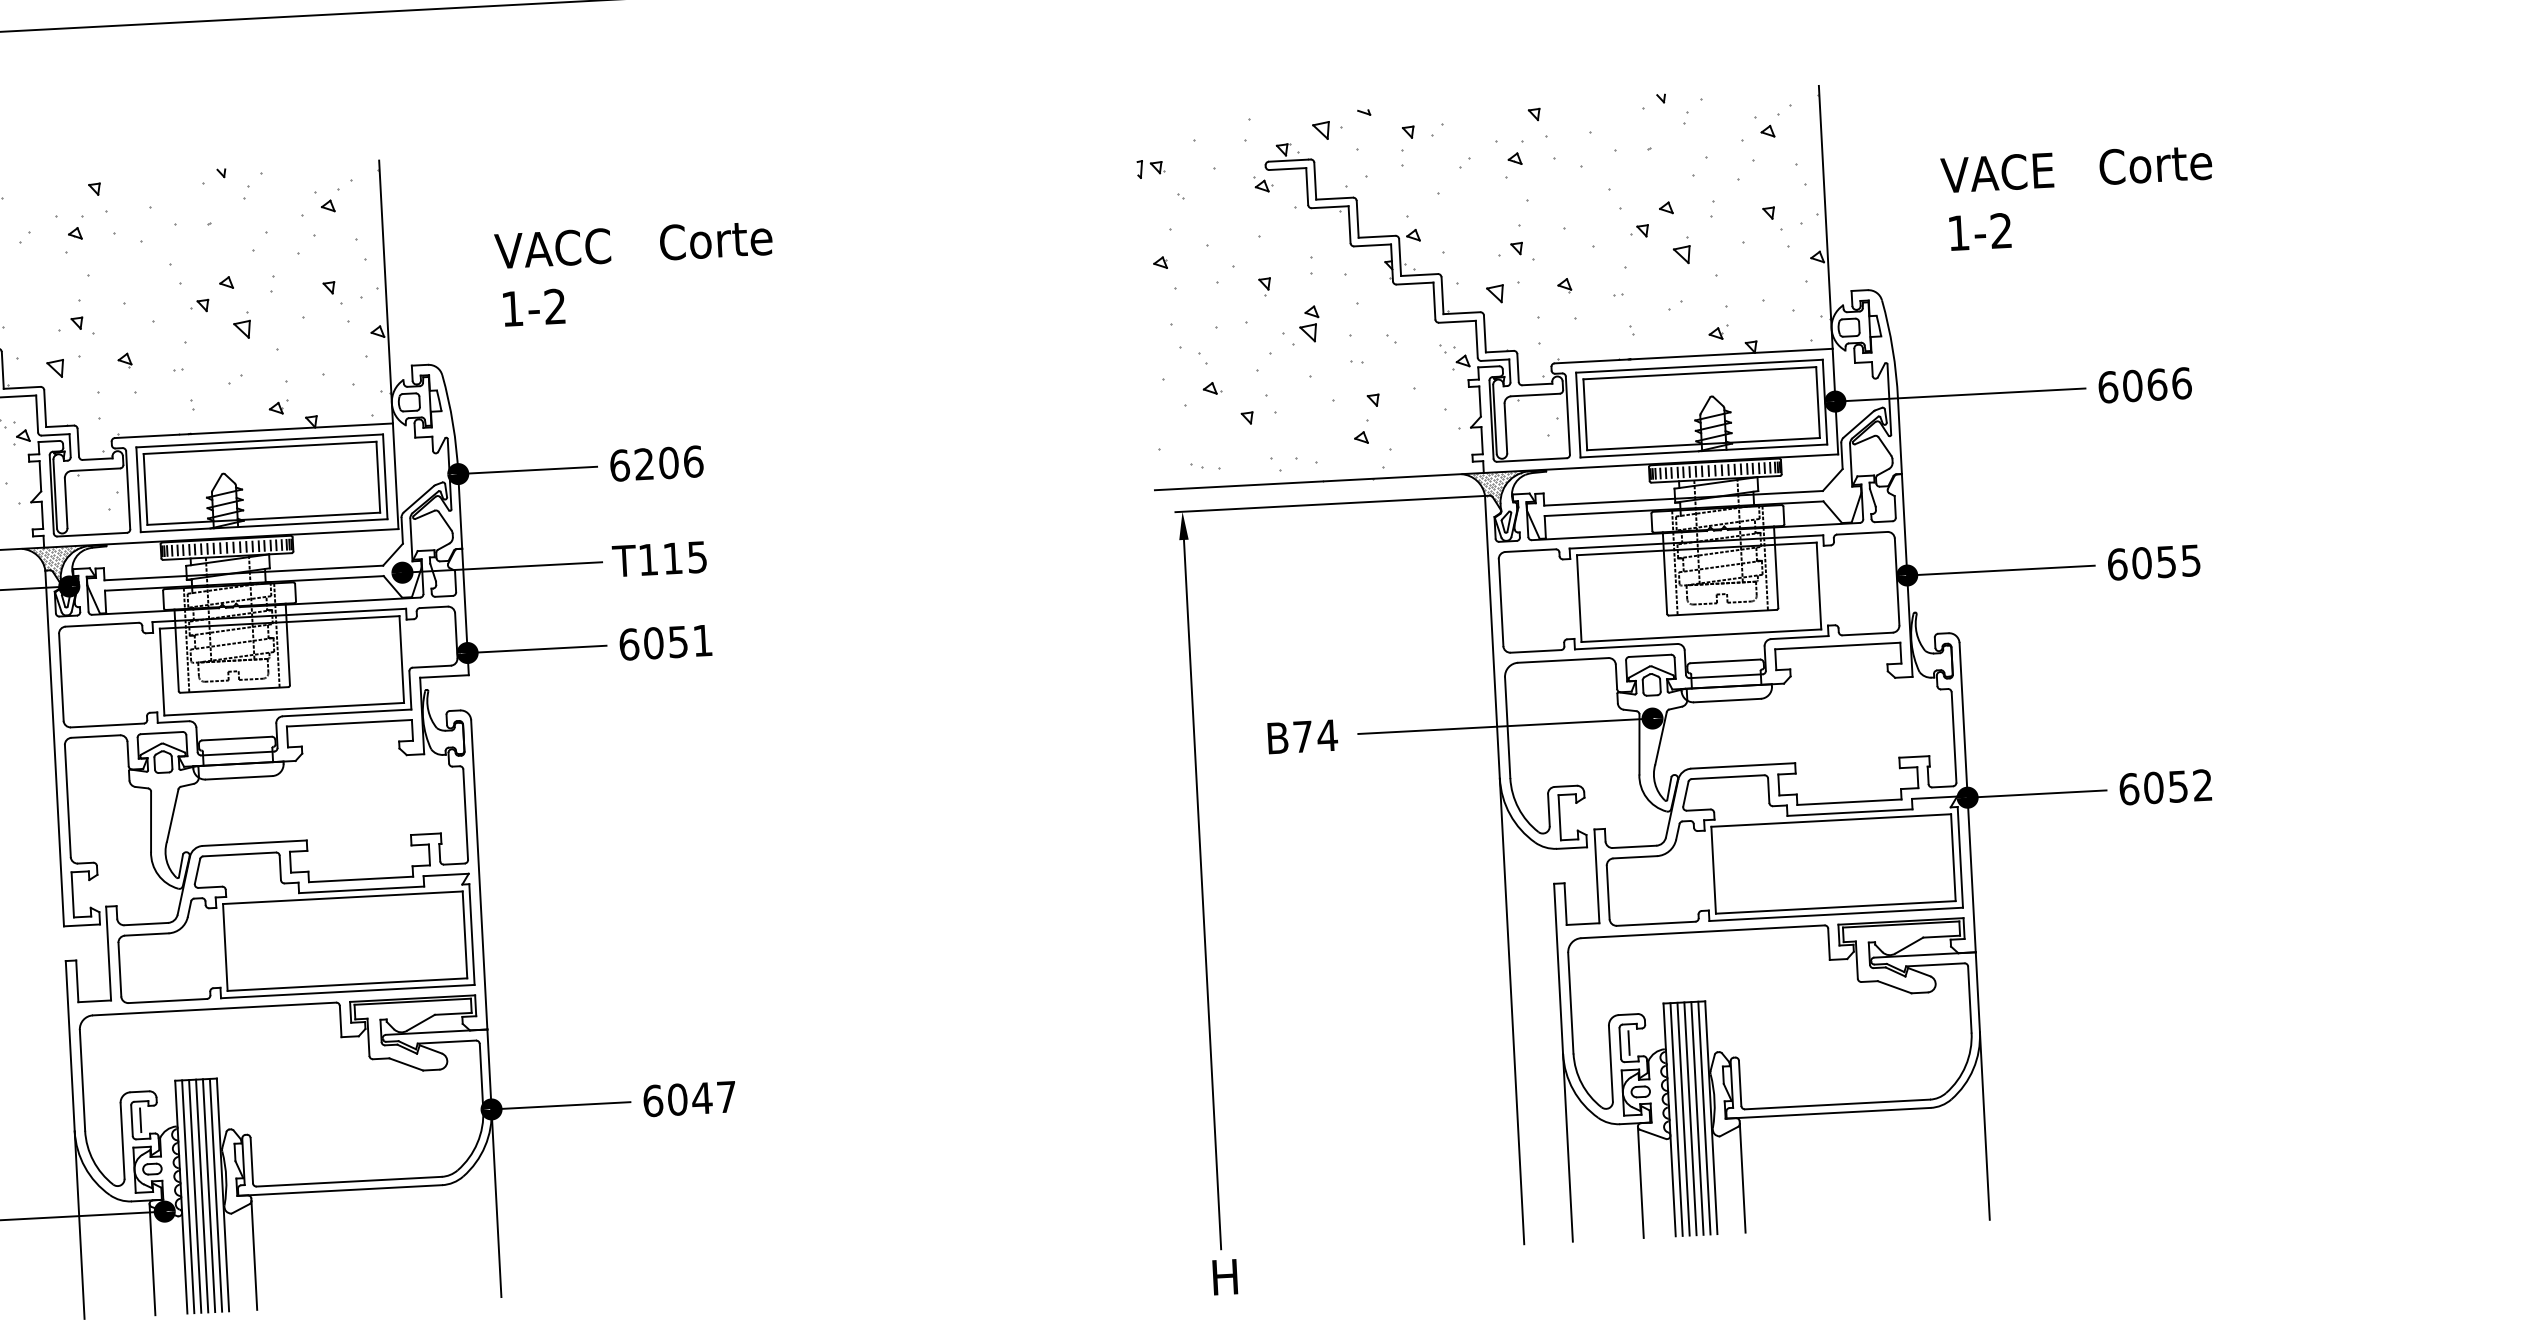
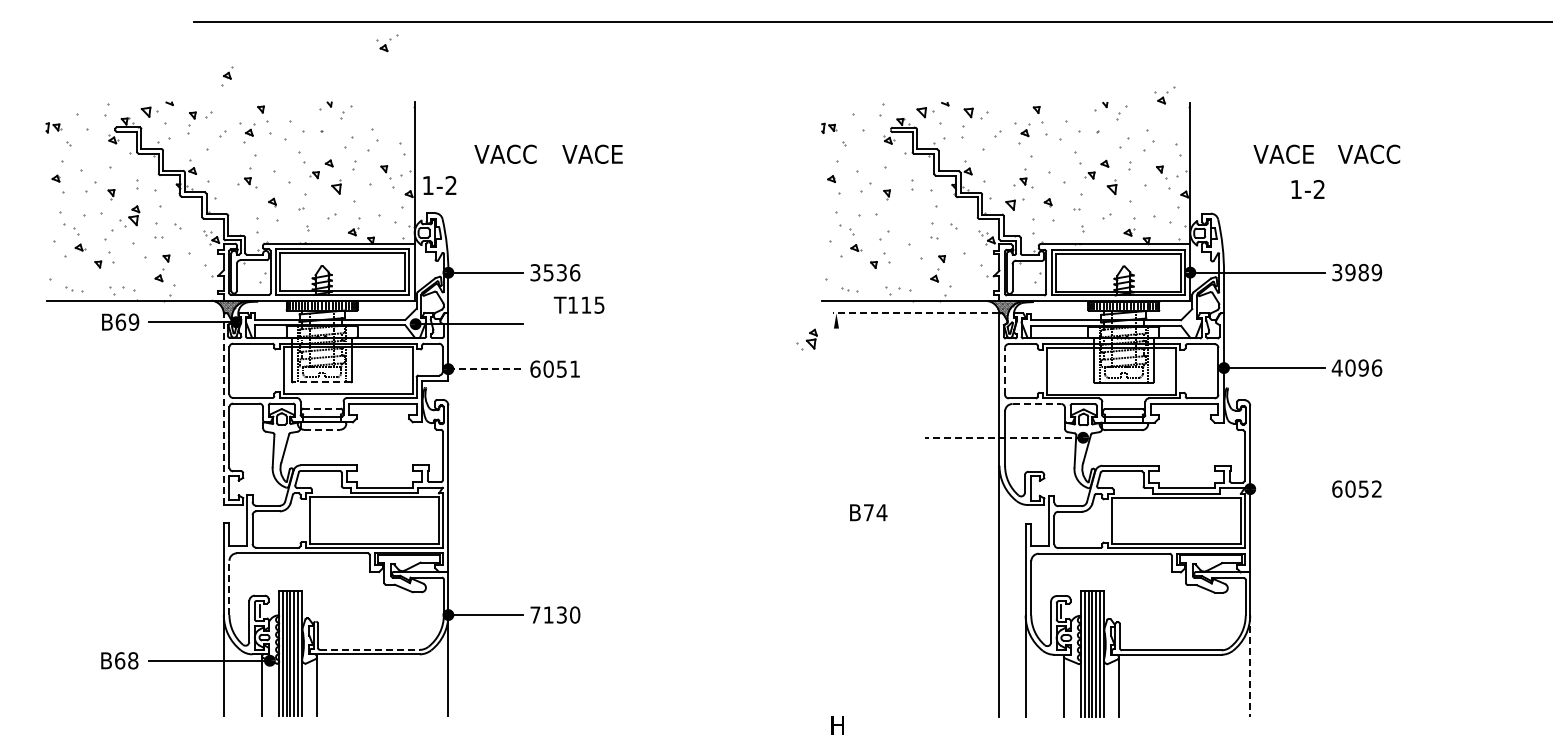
part: (1772, 121) -> (1164, 95), moved
part: (29, 131) -> (227, 76), added
part: (1407, 146) -> (967, 123), size x1.4
text: (2156, 163) -> (1369, 153), Corte -> VACC
part: (334, 197) -> (387, 43), moved
text: (1979, 231) -> (1307, 189), moved
text: (714, 238) -> (592, 153), Corte -> VACE
text: (533, 307) -> (439, 185), moved
part: (1299, 325) -> (806, 339), moved
part: (63, 367) -> (239, 204), removed
text: (2145, 385) -> (1357, 272), 6066 -> 3989
text: (644, 463) -> (548, 272), 6206 -> 3536
line: (1329, 504) -> (915, 313), solid -> dashed
text: (658, 558) -> (578, 304), moved
text: (2153, 561) -> (1356, 367), 6055 -> 4096
line: (1501, 601) -> (1005, 370), solid -> dashed
line: (538, 649) -> (486, 369), solid -> dashed
line: (1564, 661) -> (1037, 404), solid -> dashed
line: (233, 690) -> (321, 382), solid -> dashed
line: (1504, 725) -> (1003, 437), solid -> dashed
text: (1302, 736) -> (868, 512), moved
line: (237, 738) -> (322, 408), solid -> dashed
line: (54, 747) -> (223, 408), solid -> dashed
line: (239, 777) -> (322, 429), solid -> dashed
line: (2036, 794) -> (1287, 489), removed
line: (1202, 894) -> (836, 519), removed
line: (82, 1079) -> (229, 587), solid -> dashed
text: (690, 1097) -> (555, 614), 6047 -> 7130
line: (1985, 1126) -> (1250, 666), solid -> dashed
line: (348, 1181) -> (369, 649), solid -> dashed

